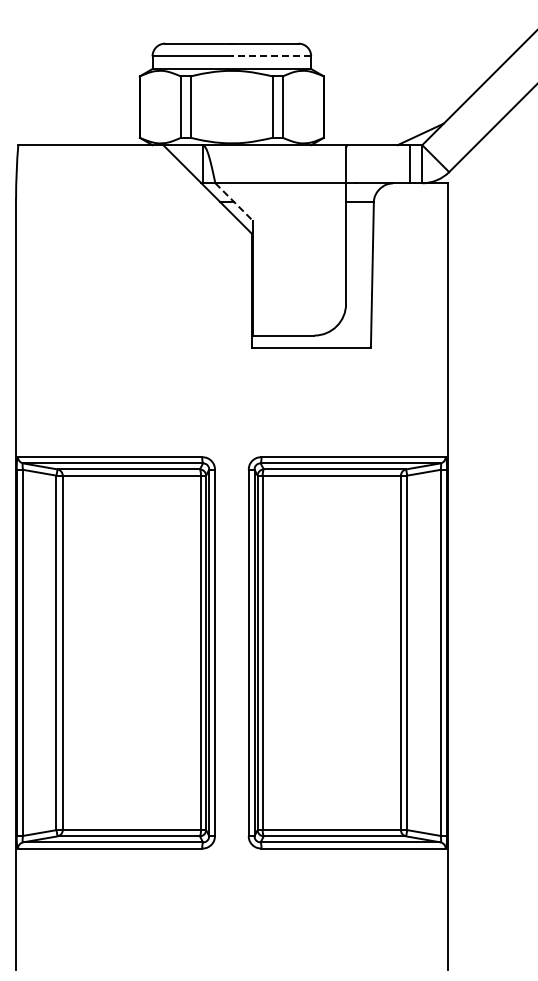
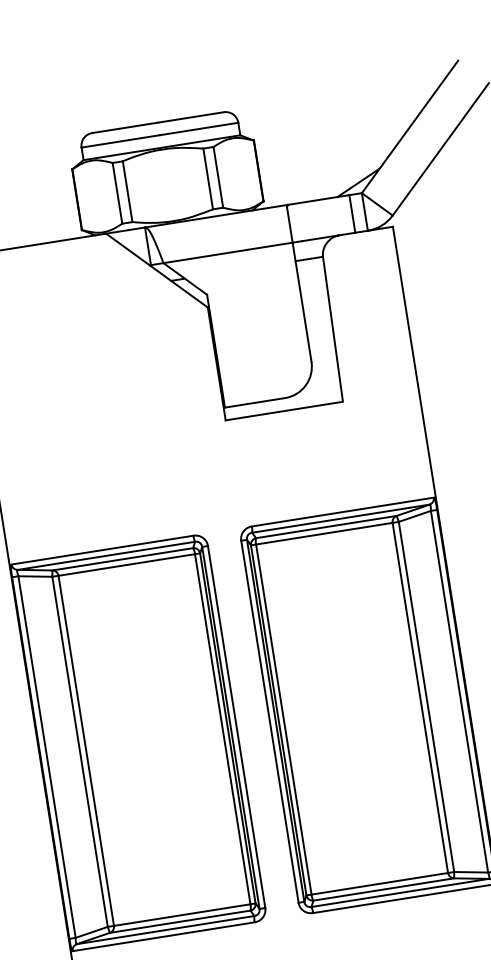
line: (271, 56) -> (199, 129), dashed -> solid
line: (234, 202) -> (185, 279), dashed -> solid

